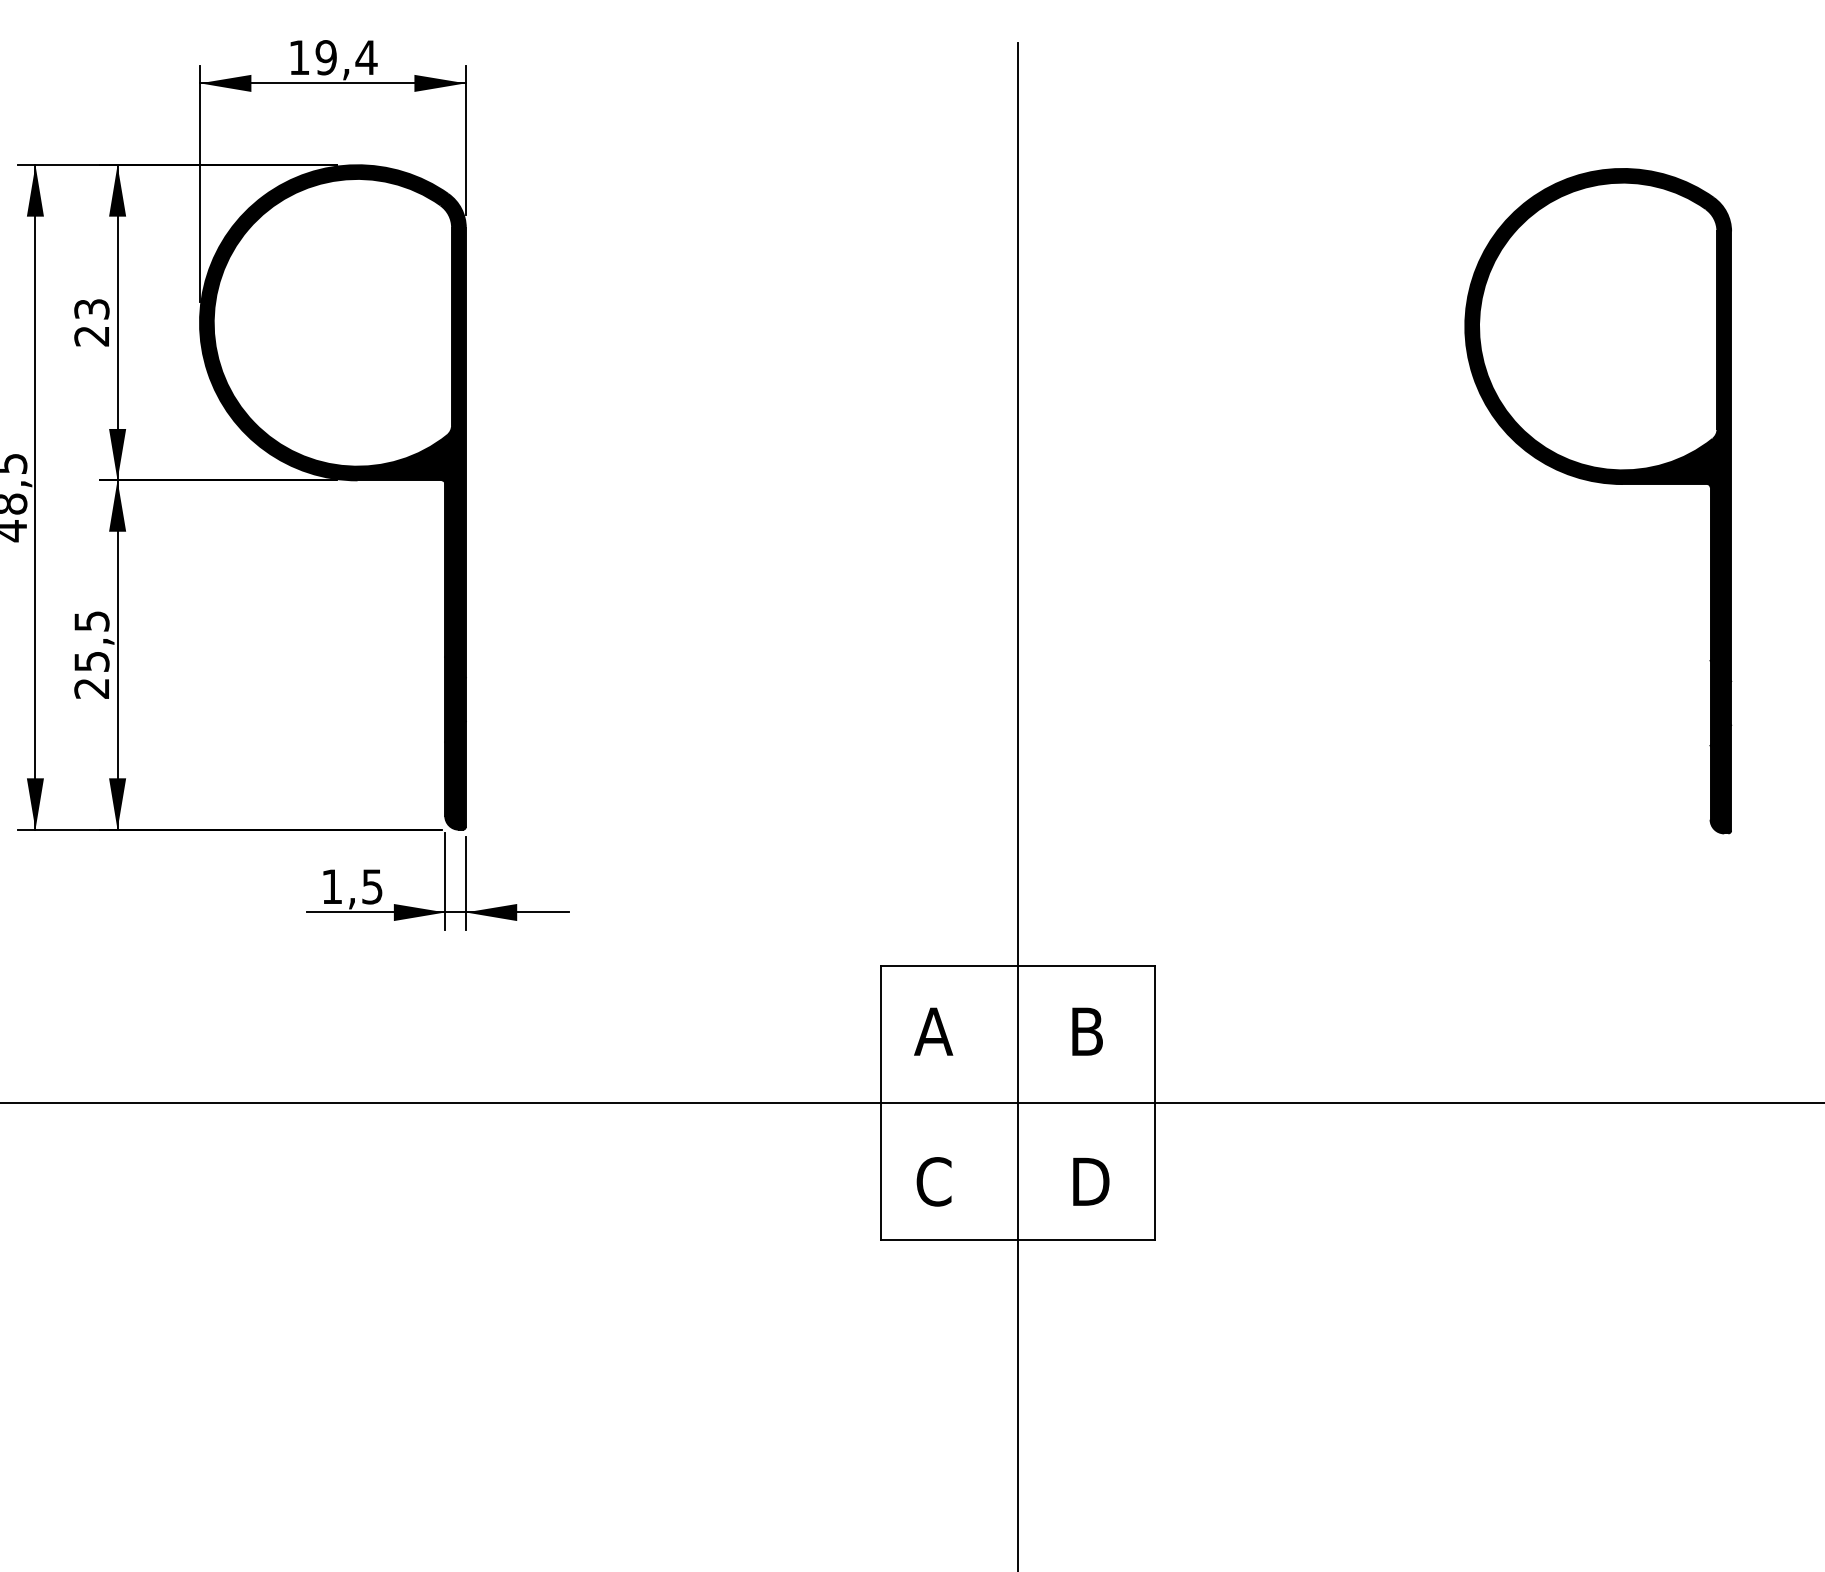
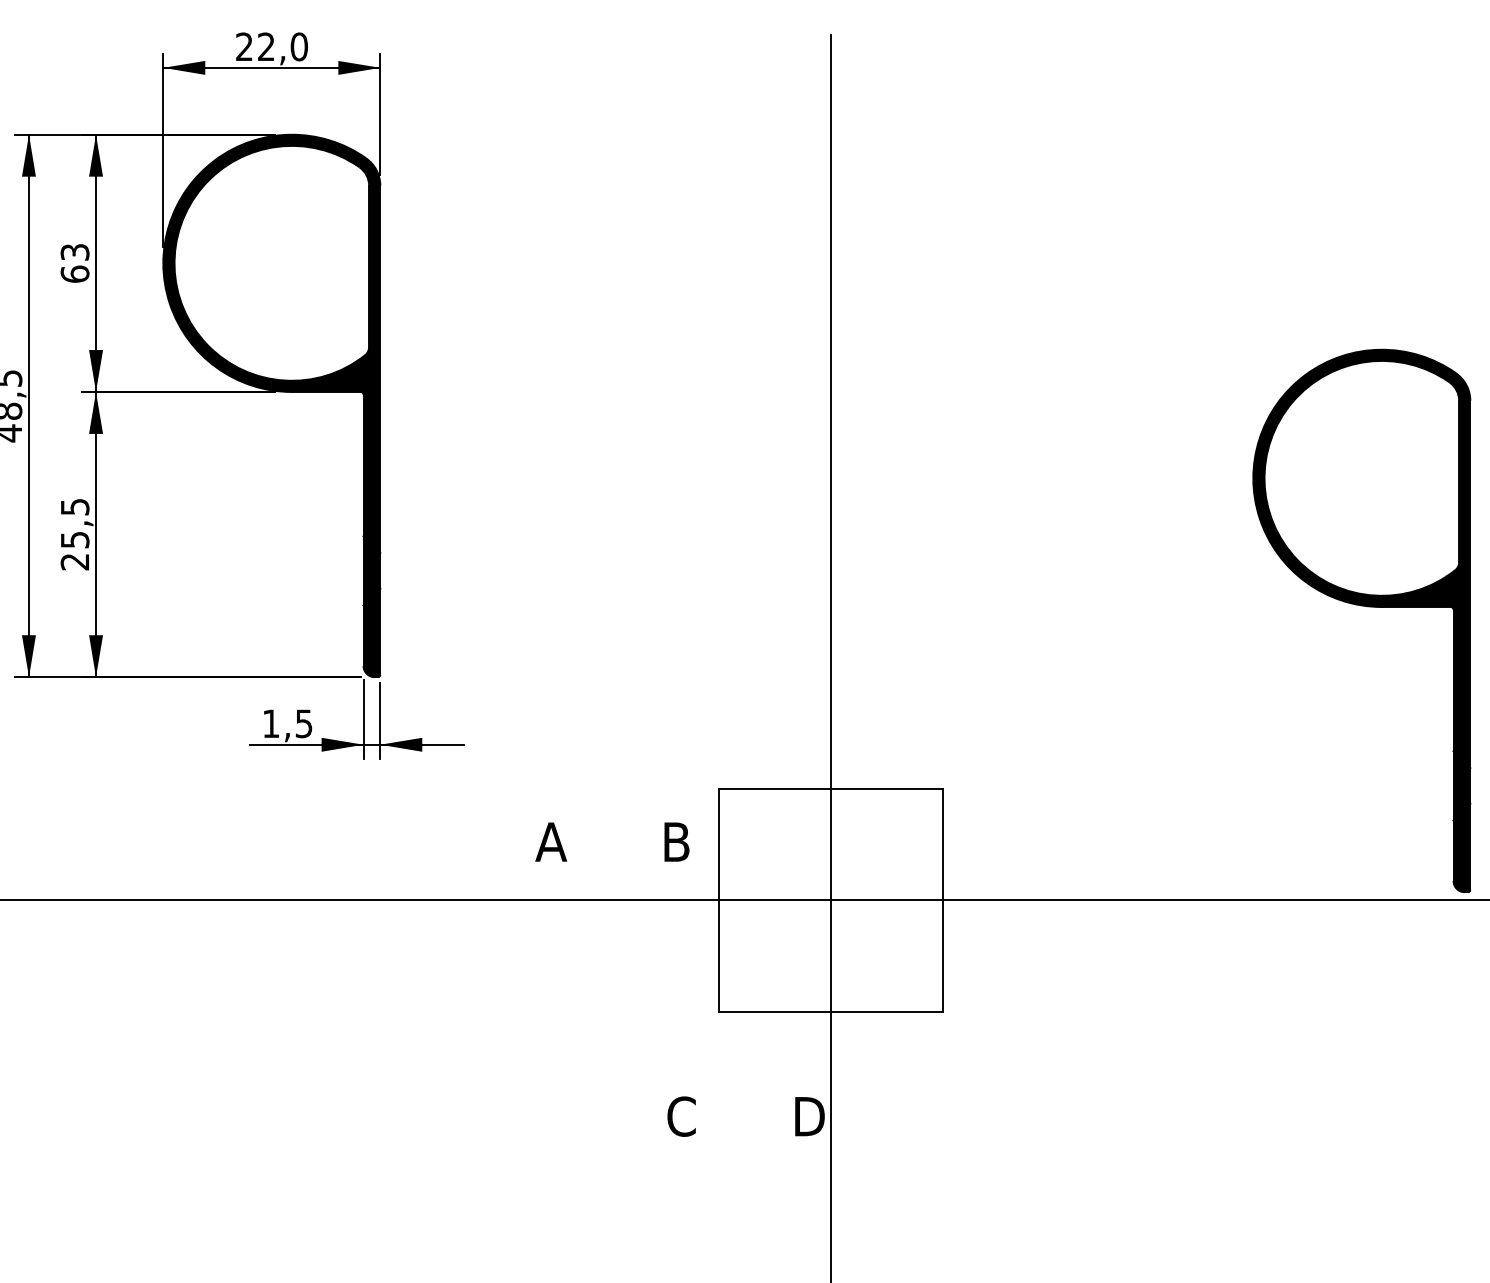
text: (333, 57) -> (272, 46), 19,4 -> 22,0
text: (91, 335) -> (74, 273), 23 -> 63
part: (1597, 483) -> (1361, 606), moved
text: (1008, 1030) -> (612, 841), moved
text: (1012, 1181) -> (745, 1116), moved

